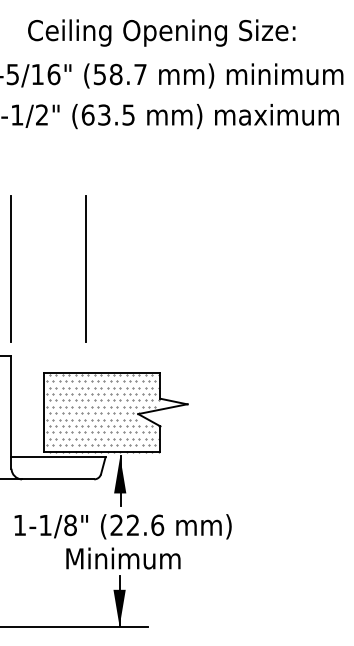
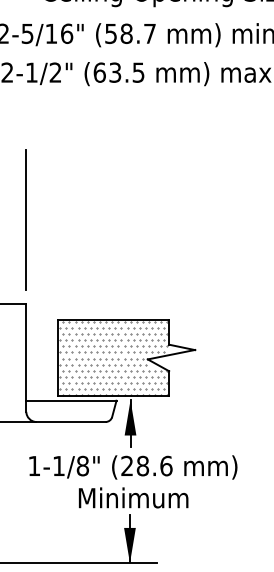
line: (85, 268) -> (97, 219), removed
text: (132, 525) -> (142, 466), (22.6 -> (28.6

